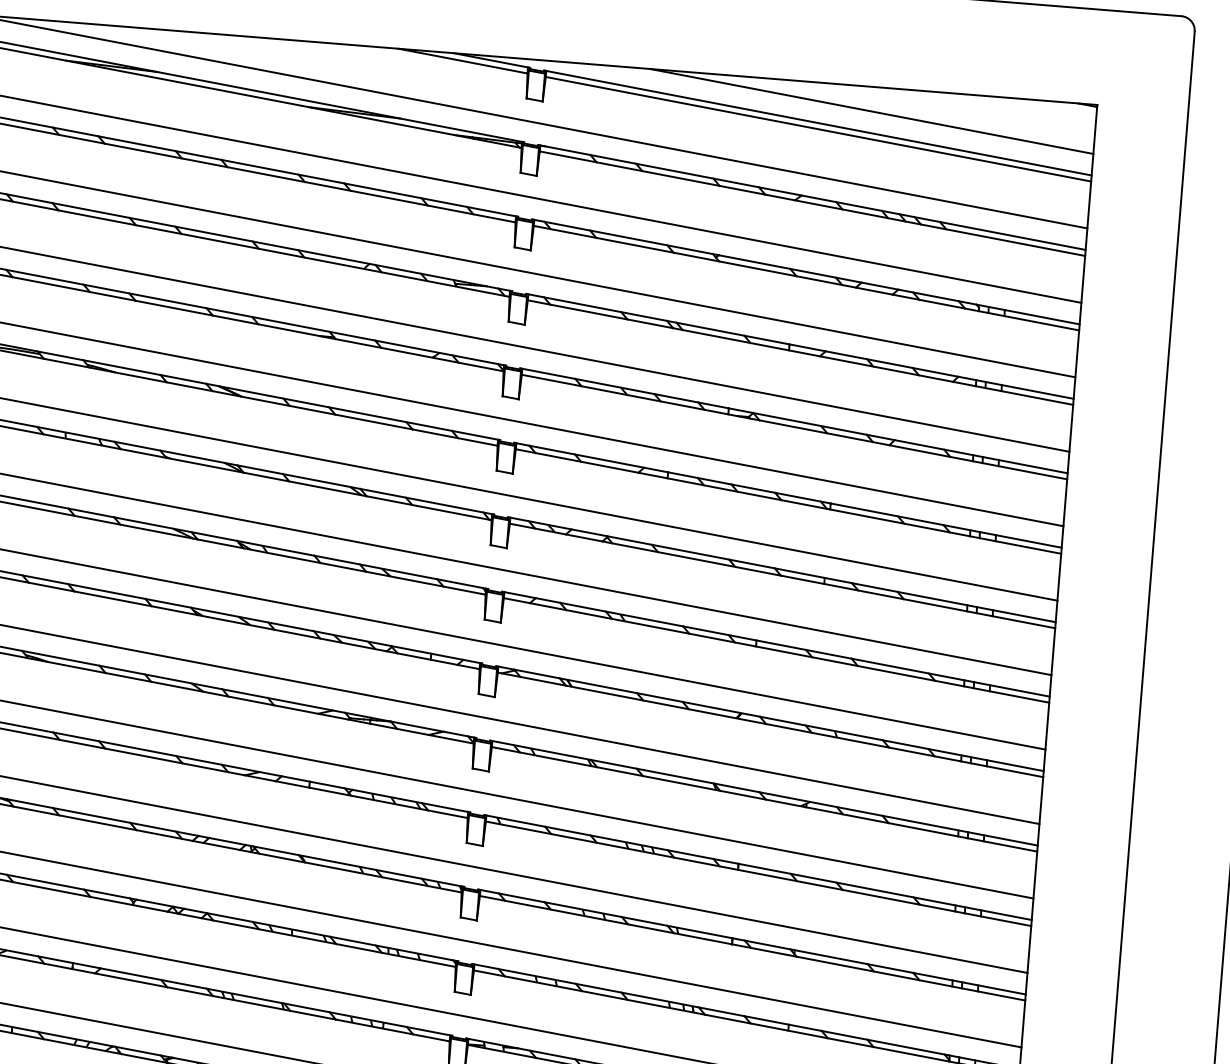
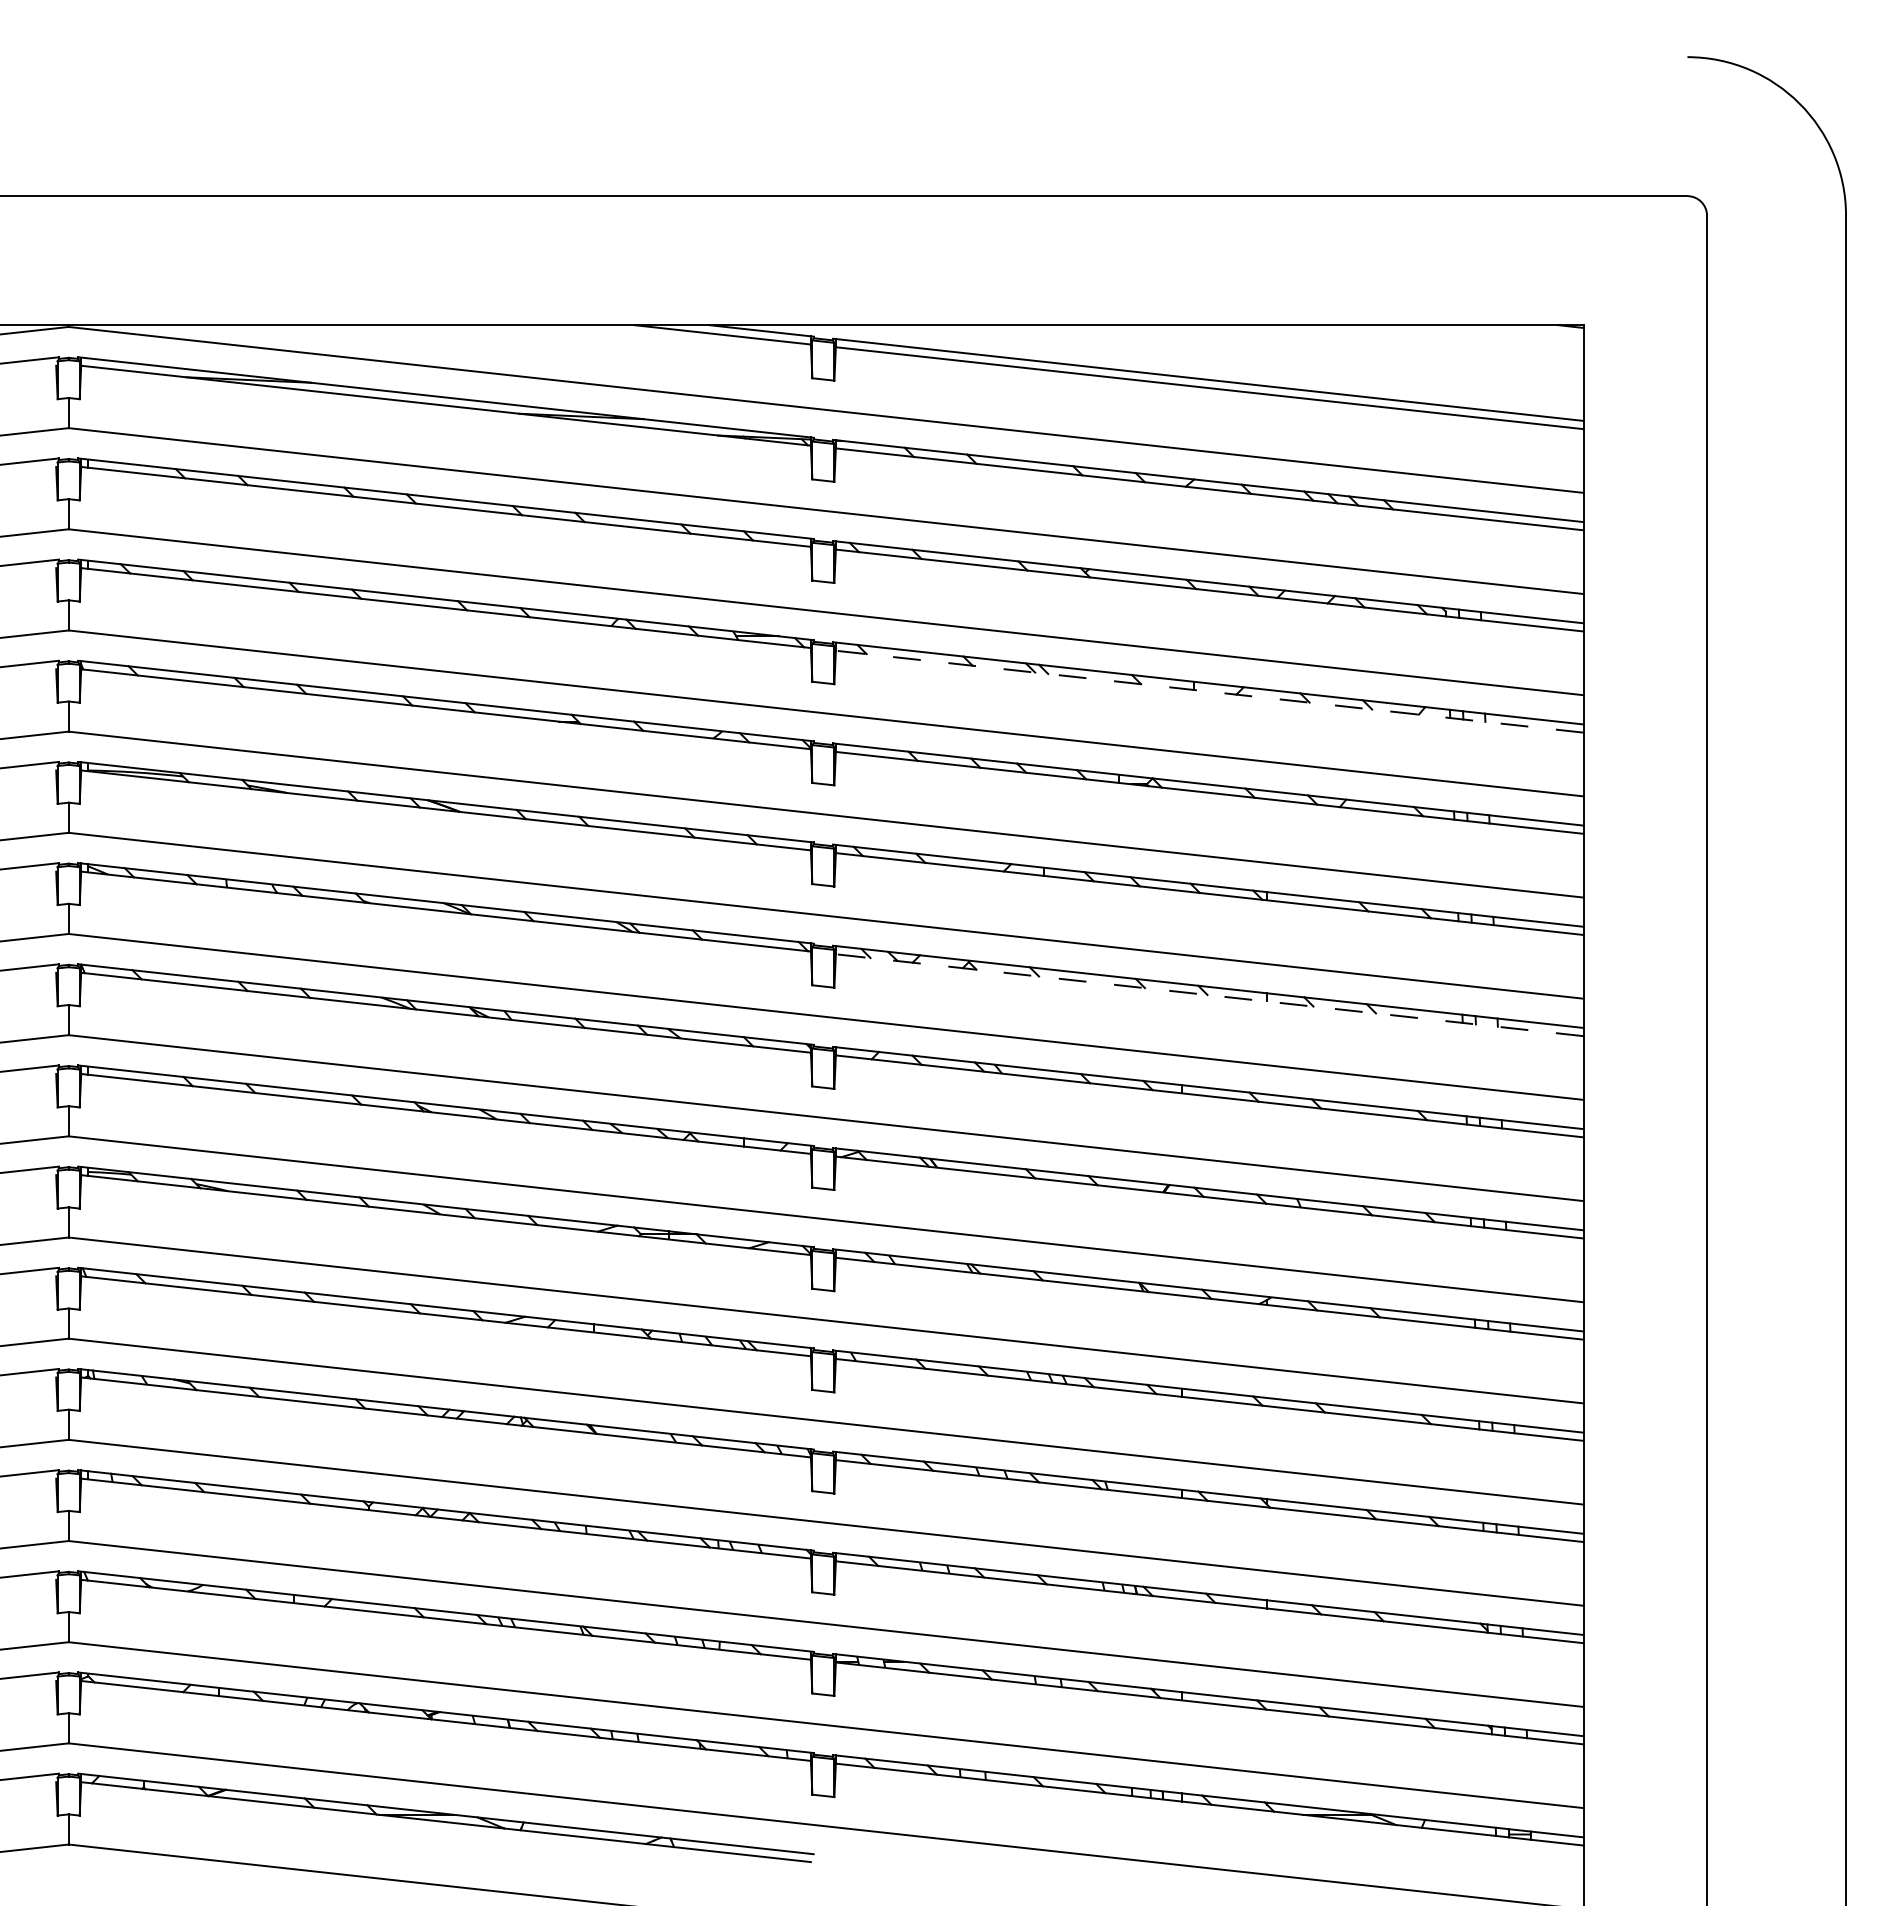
line: (871, 111) -> (1279, 358), removed
line: (800, 352) -> (1209, 691), solid -> dashed
line: (782, 576) -> (1209, 995), solid -> dashed

